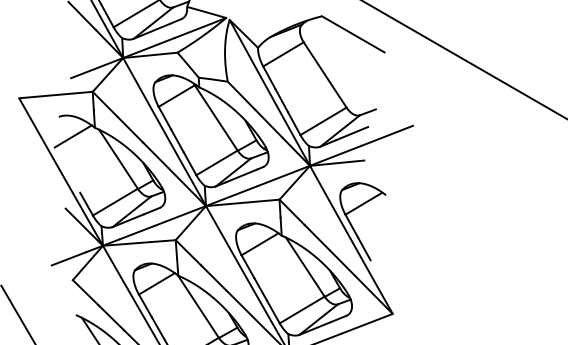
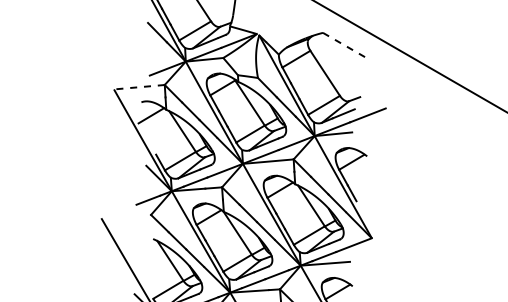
line: (353, 34) -> (344, 45), solid -> dashed
line: (54, 95) -> (138, 87), solid -> dashed

